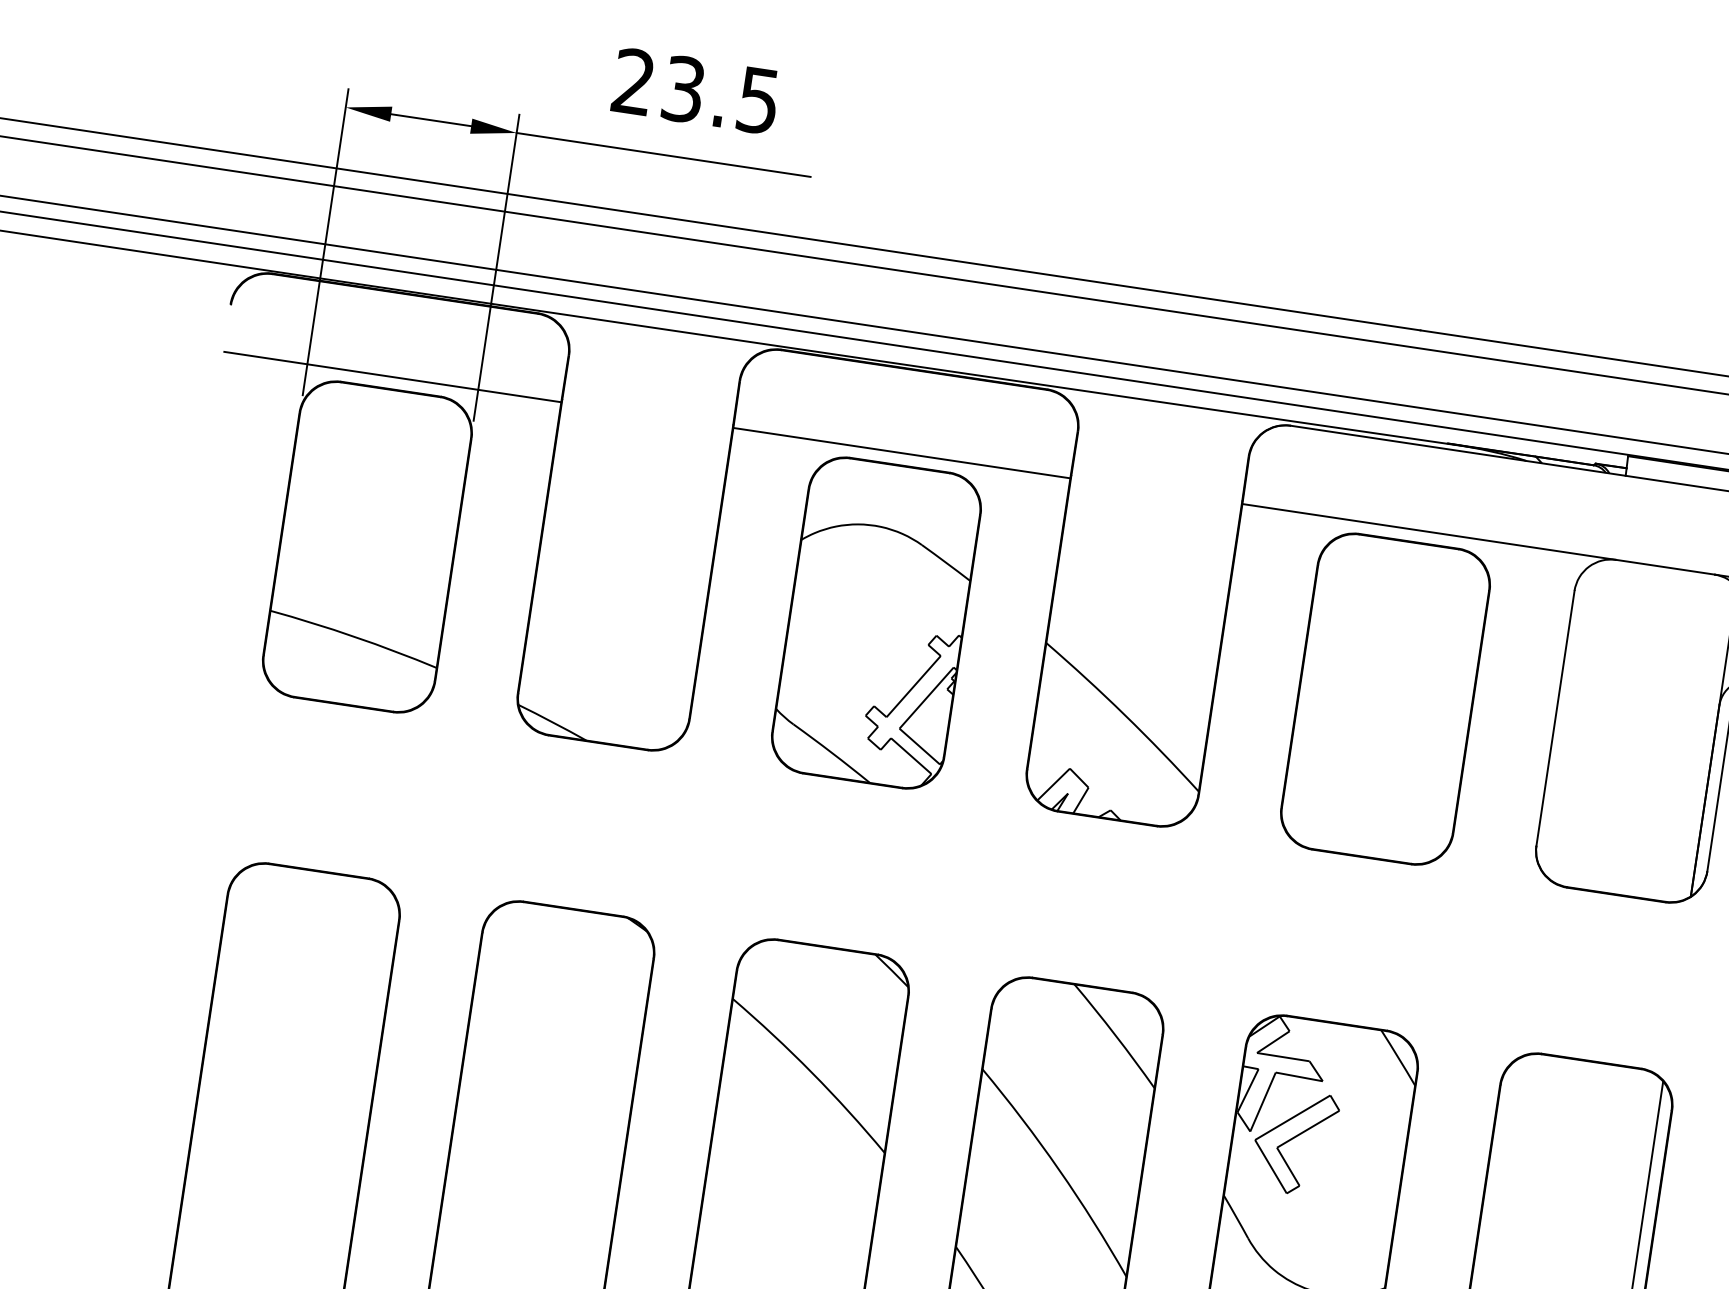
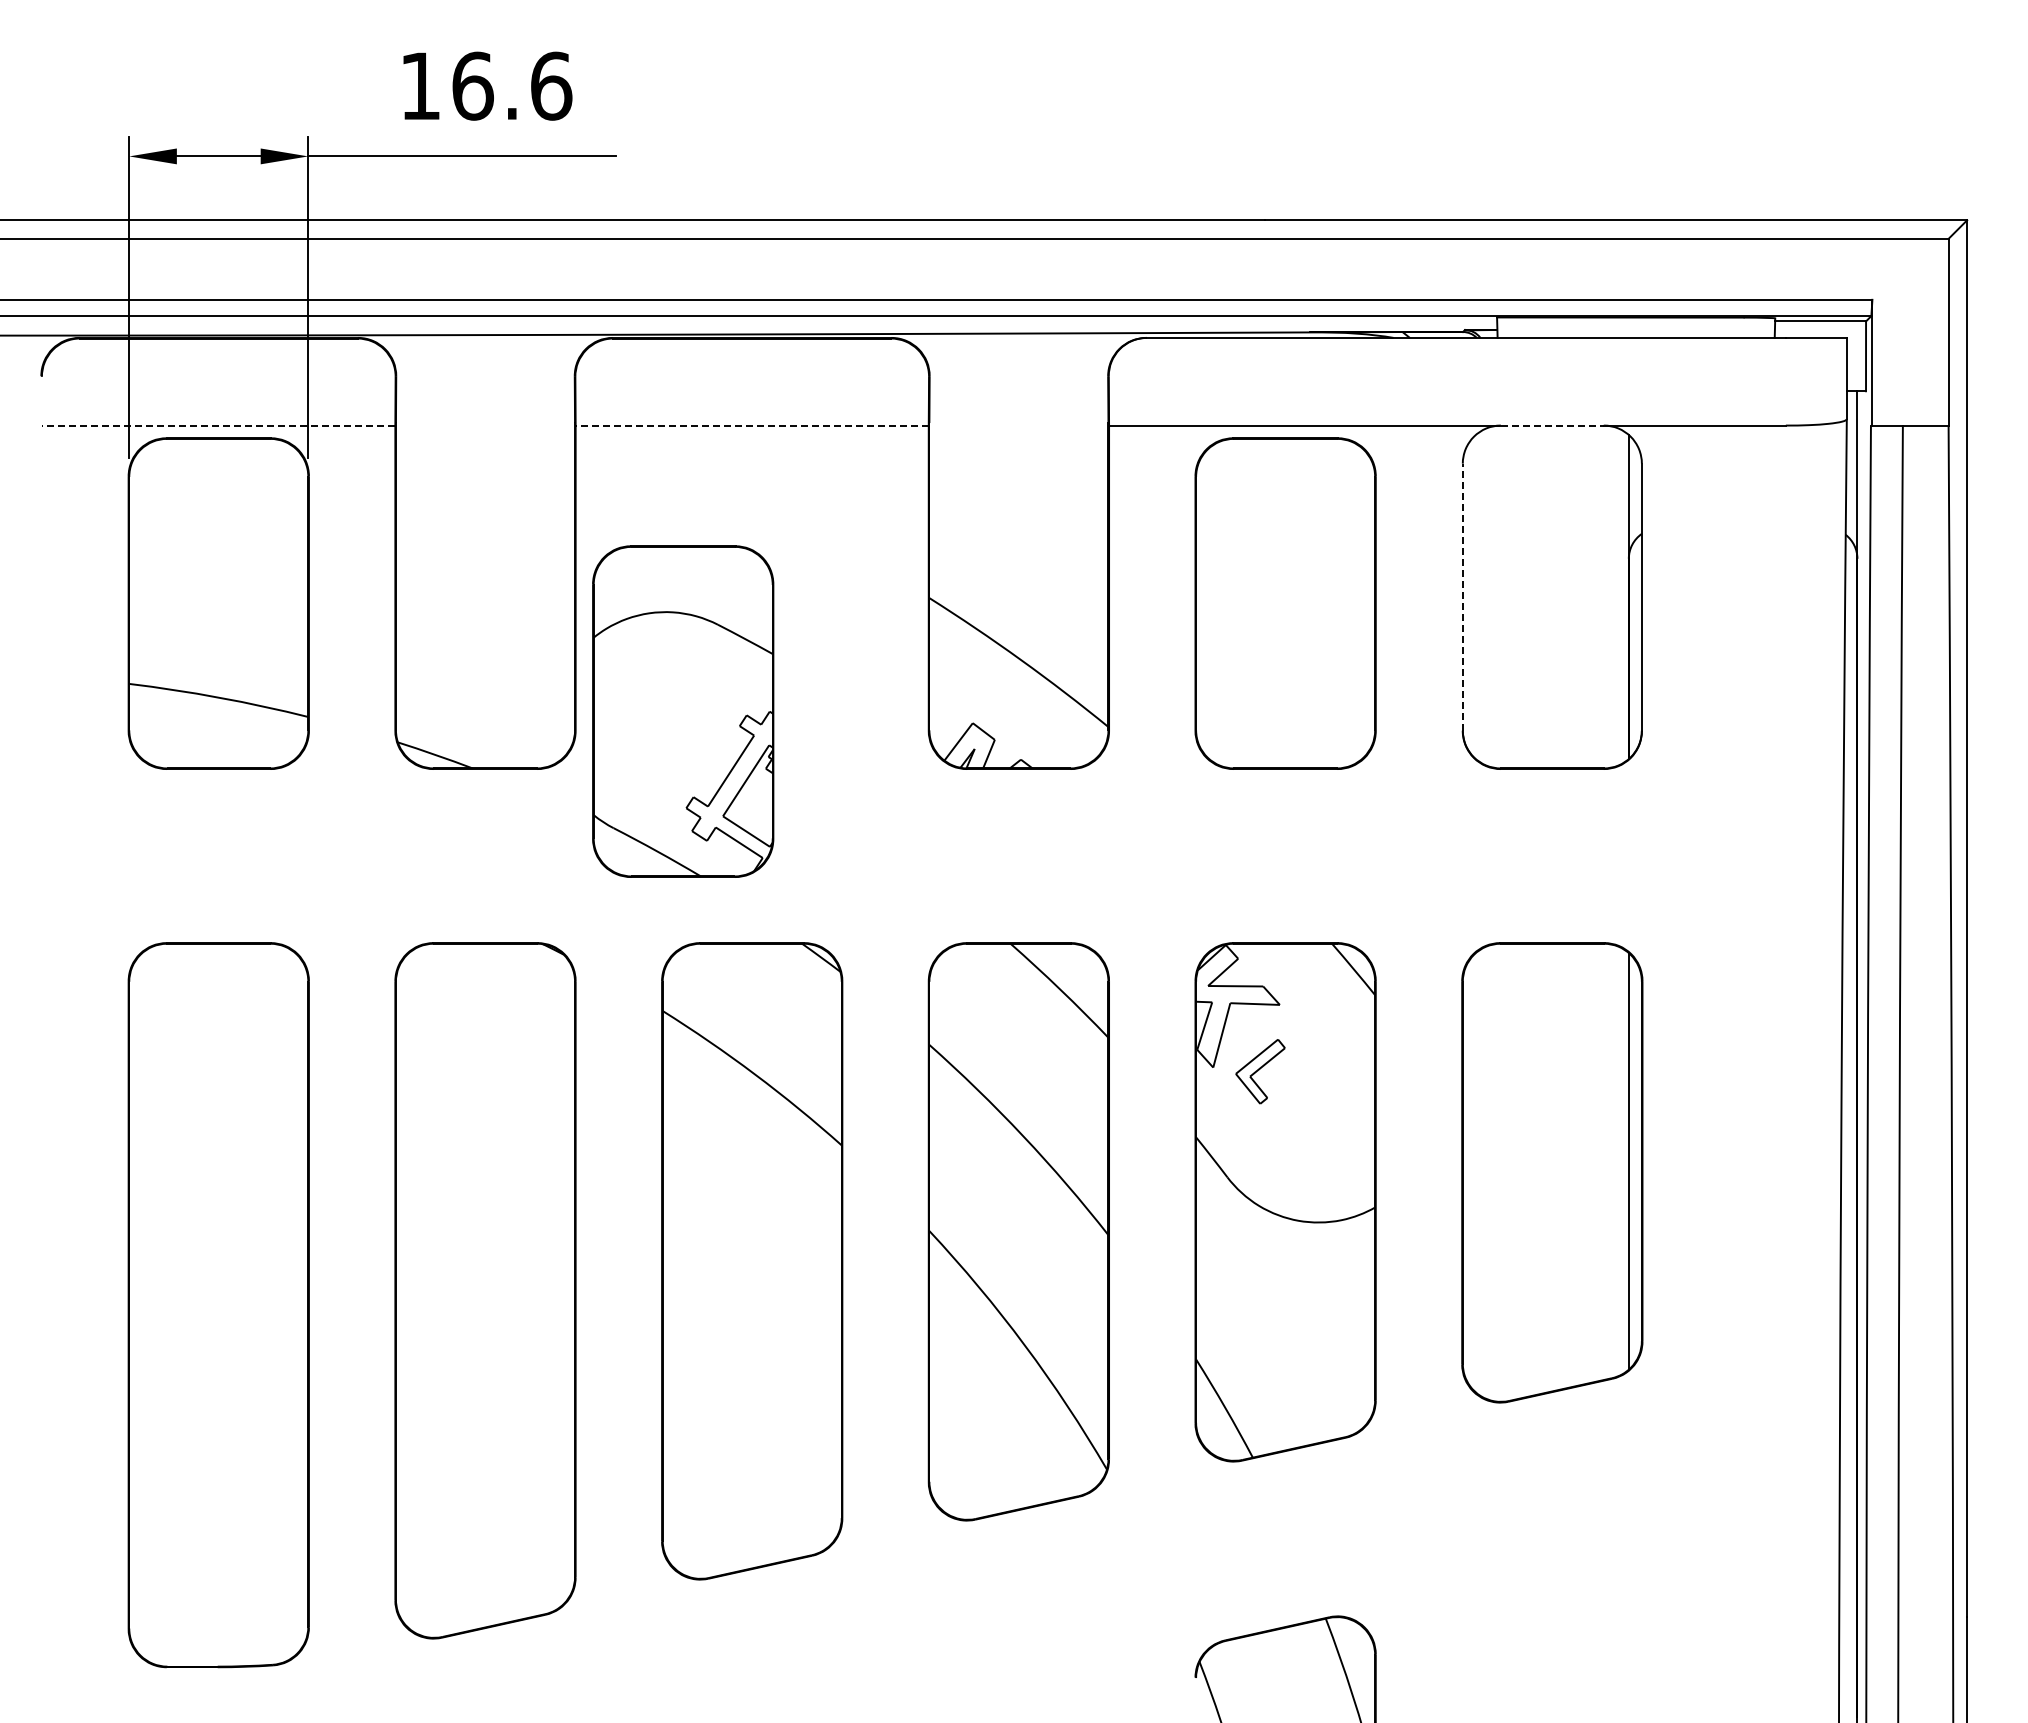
text: (696, 90) -> (486, 85), 23.5 -> 16.6
line: (392, 376) -> (218, 425), solid -> dashed
line: (902, 453) -> (752, 425), solid -> dashed
line: (1665, 567) -> (1552, 425), solid -> dashed
part: (876, 622) -> (683, 711), moved
line: (1555, 718) -> (1462, 597), solid -> dashed
part: (1294, 1142) -> (1260, 1071), size x0.6

